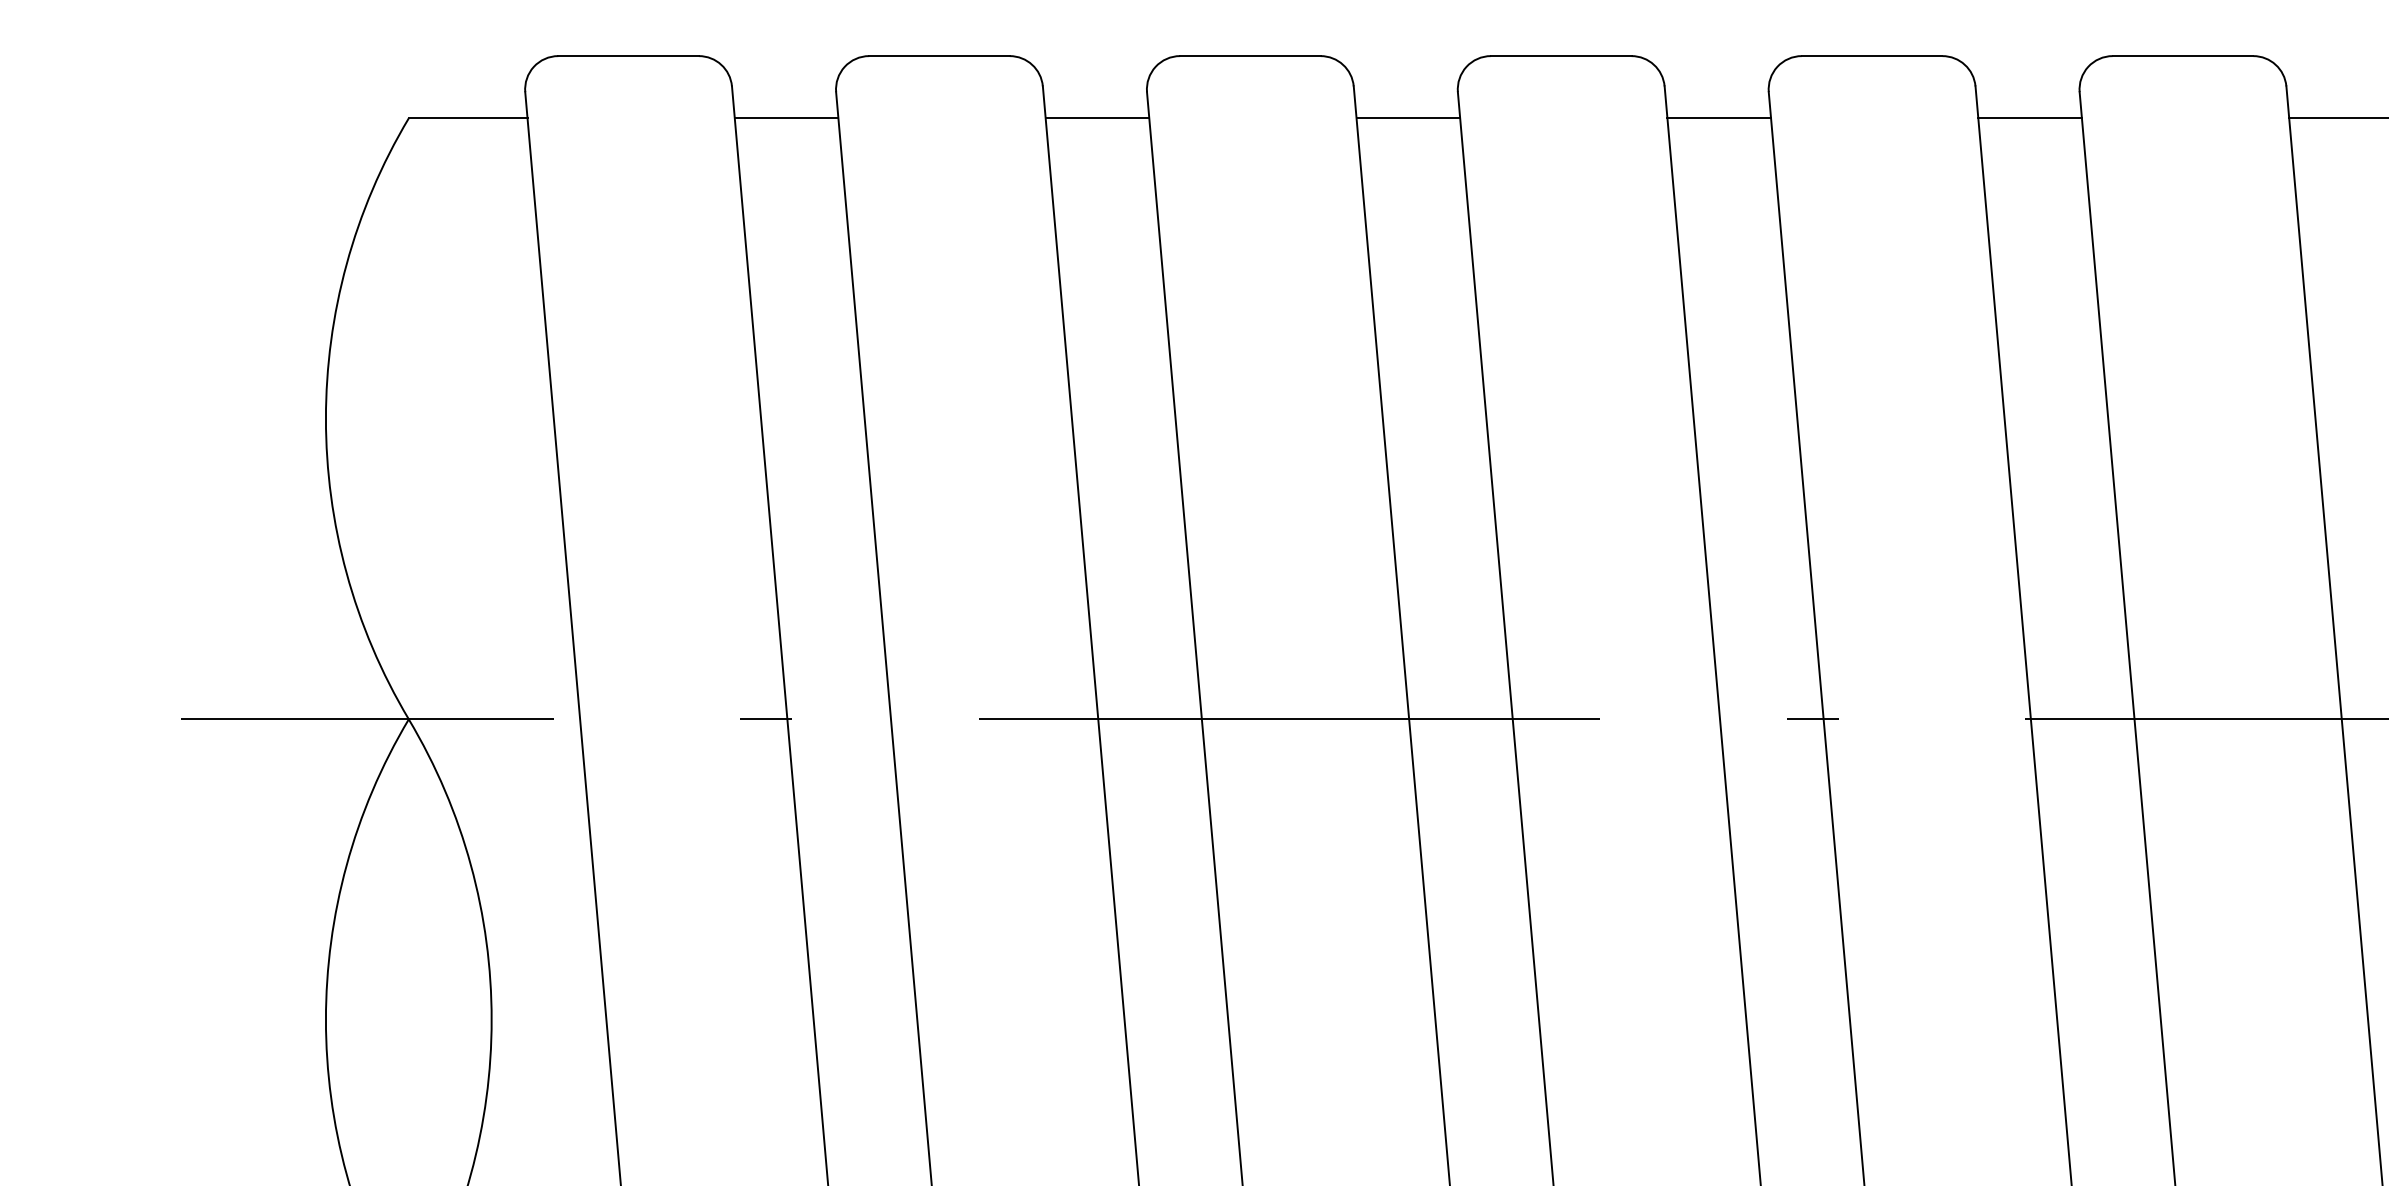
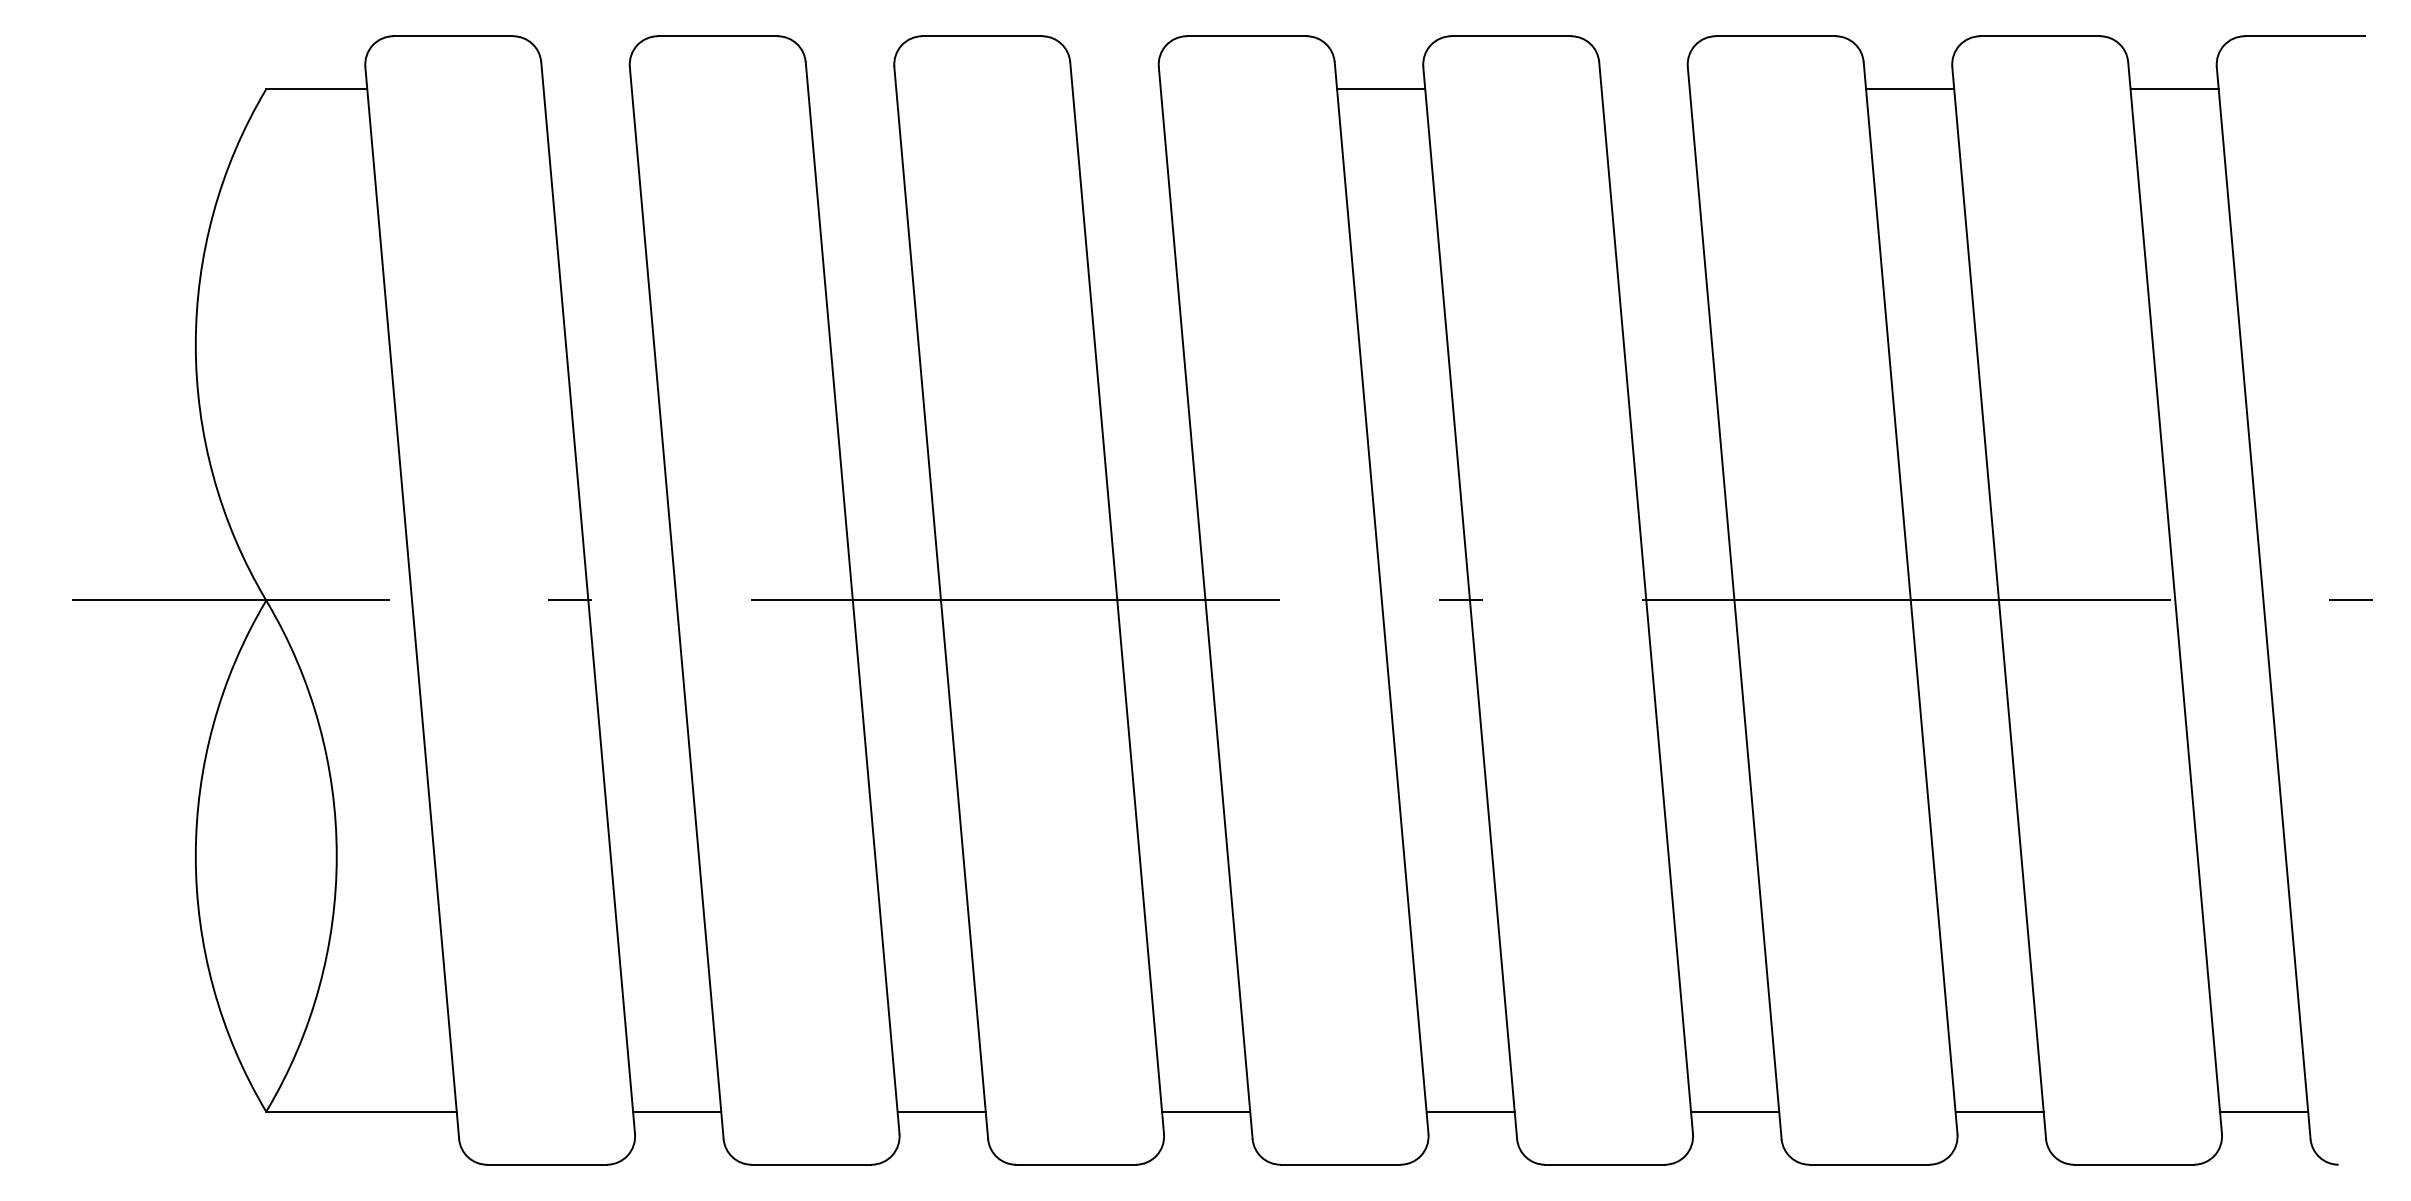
line: (786, 118) -> (587, 89), removed
line: (1097, 118) -> (852, 89), removed
line: (1408, 118) -> (1116, 89), removed
line: (2029, 118) -> (1645, 89), removed

